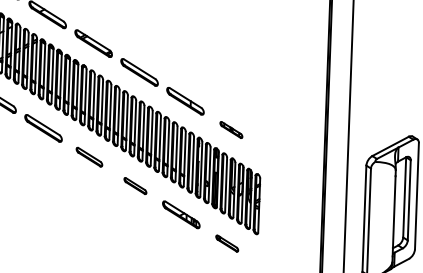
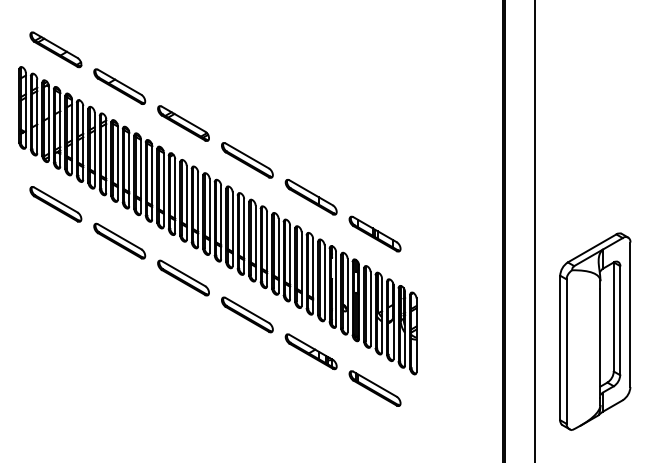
part: (231, 129) -> (374, 233), size x1.67
part: (89, 156) -> (183, 277), size x1.43
part: (135, 185) -> (247, 314), size x1.67
part: (226, 243) -> (374, 388), size x1.67

